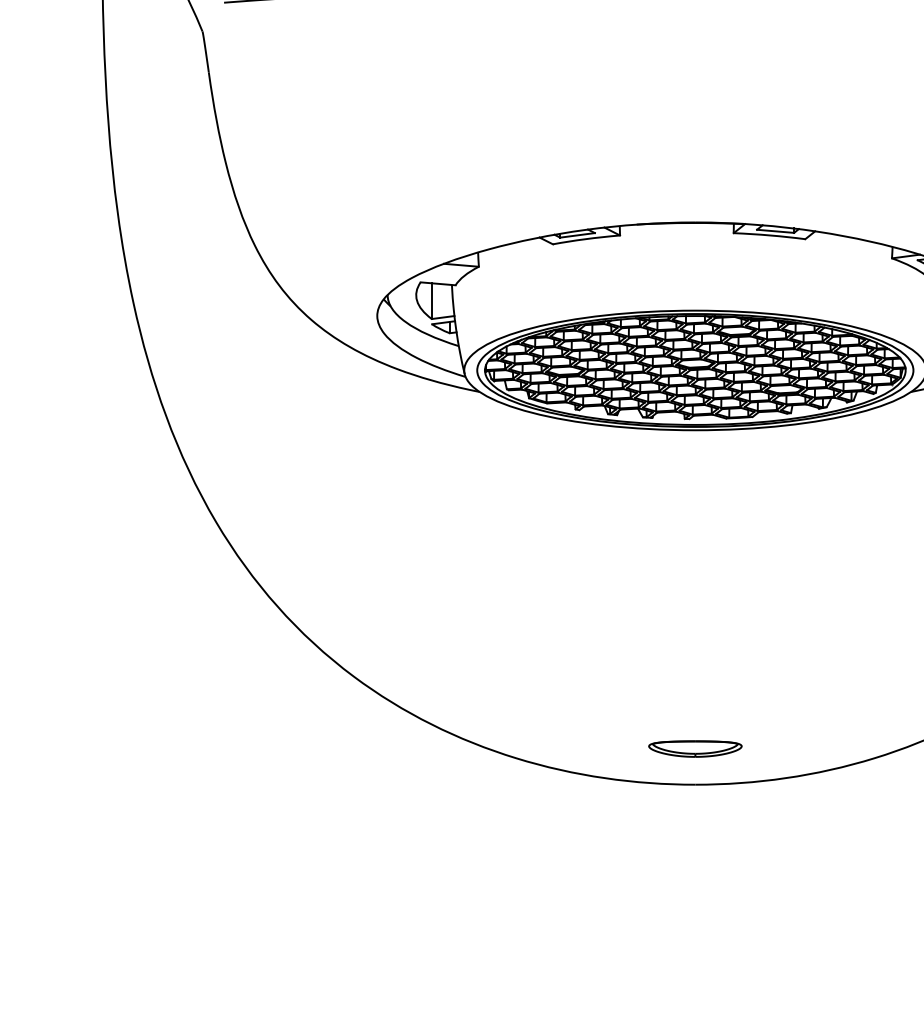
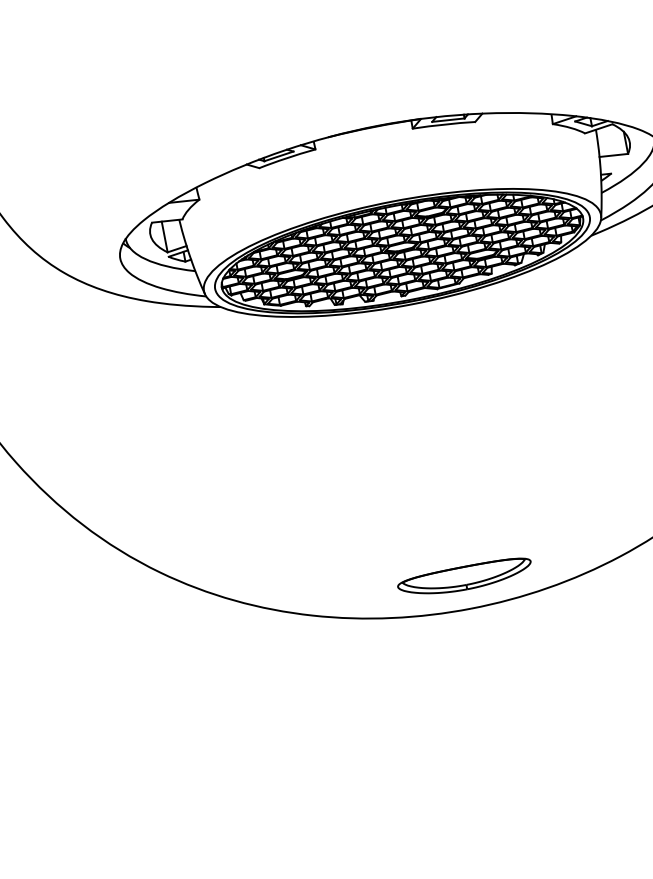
part: (695, 748) -> (465, 577), size x1.67

